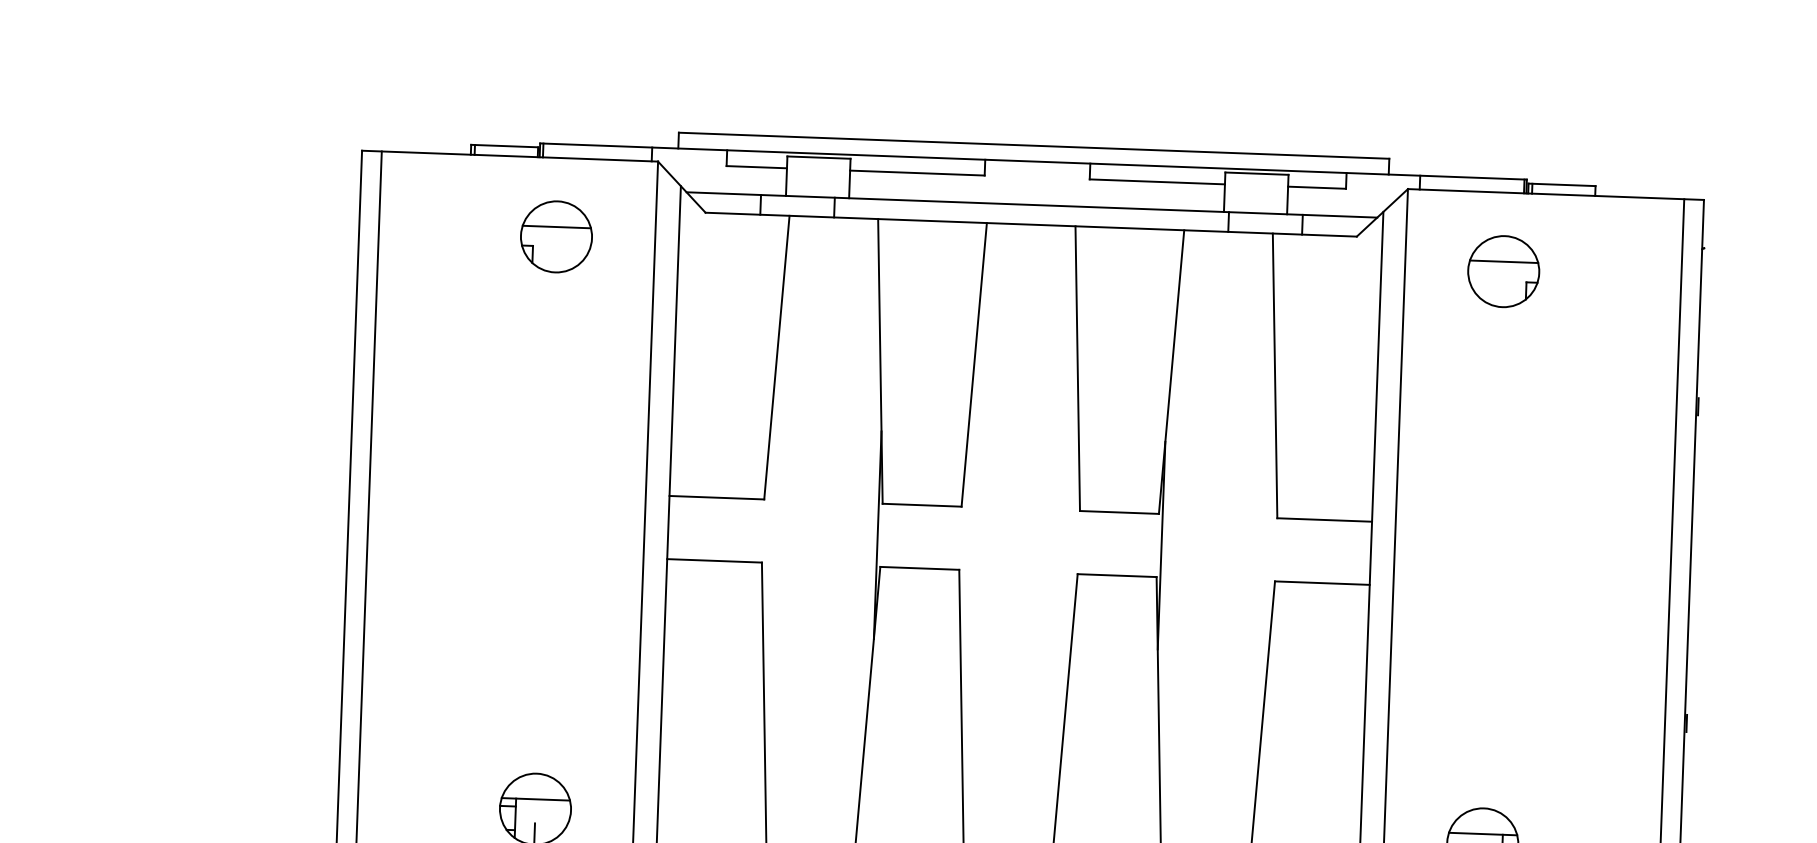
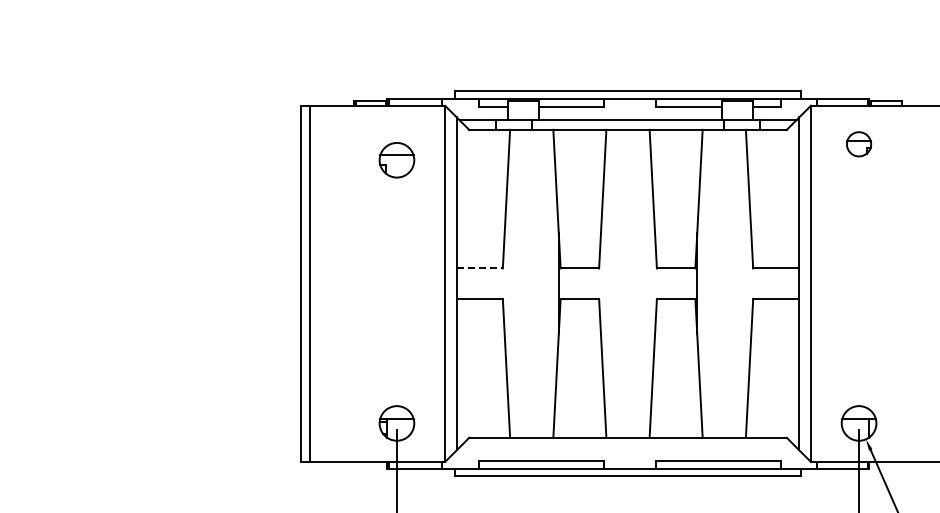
part: (555, 237) -> (396, 160), moved
part: (1502, 272) -> (858, 144), size x0.7
line: (718, 497) -> (480, 268), solid -> dashed

